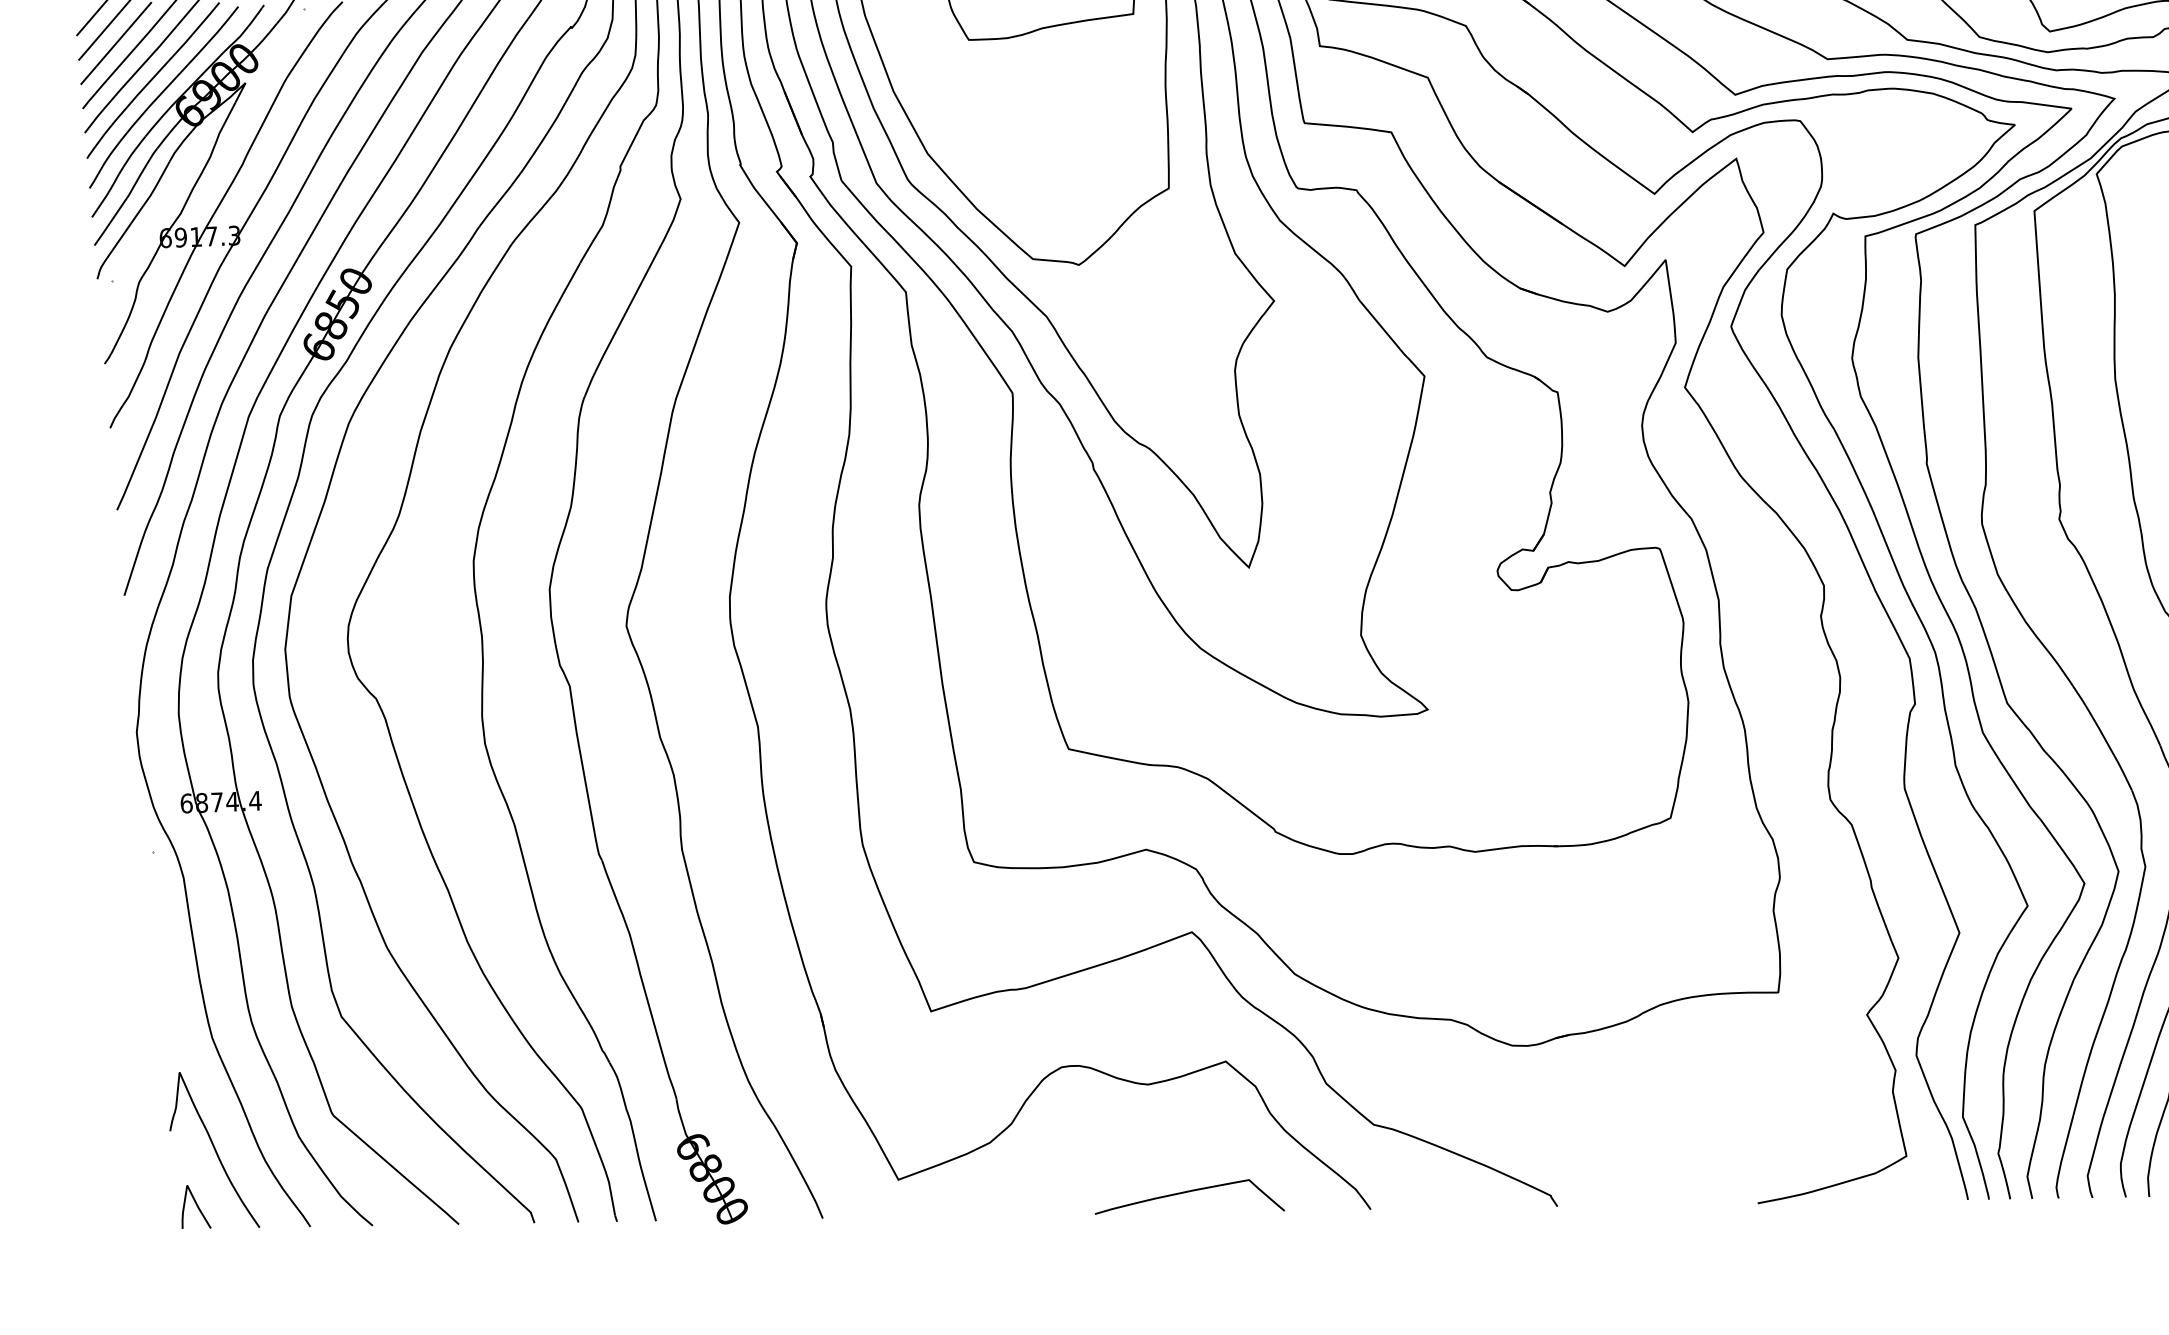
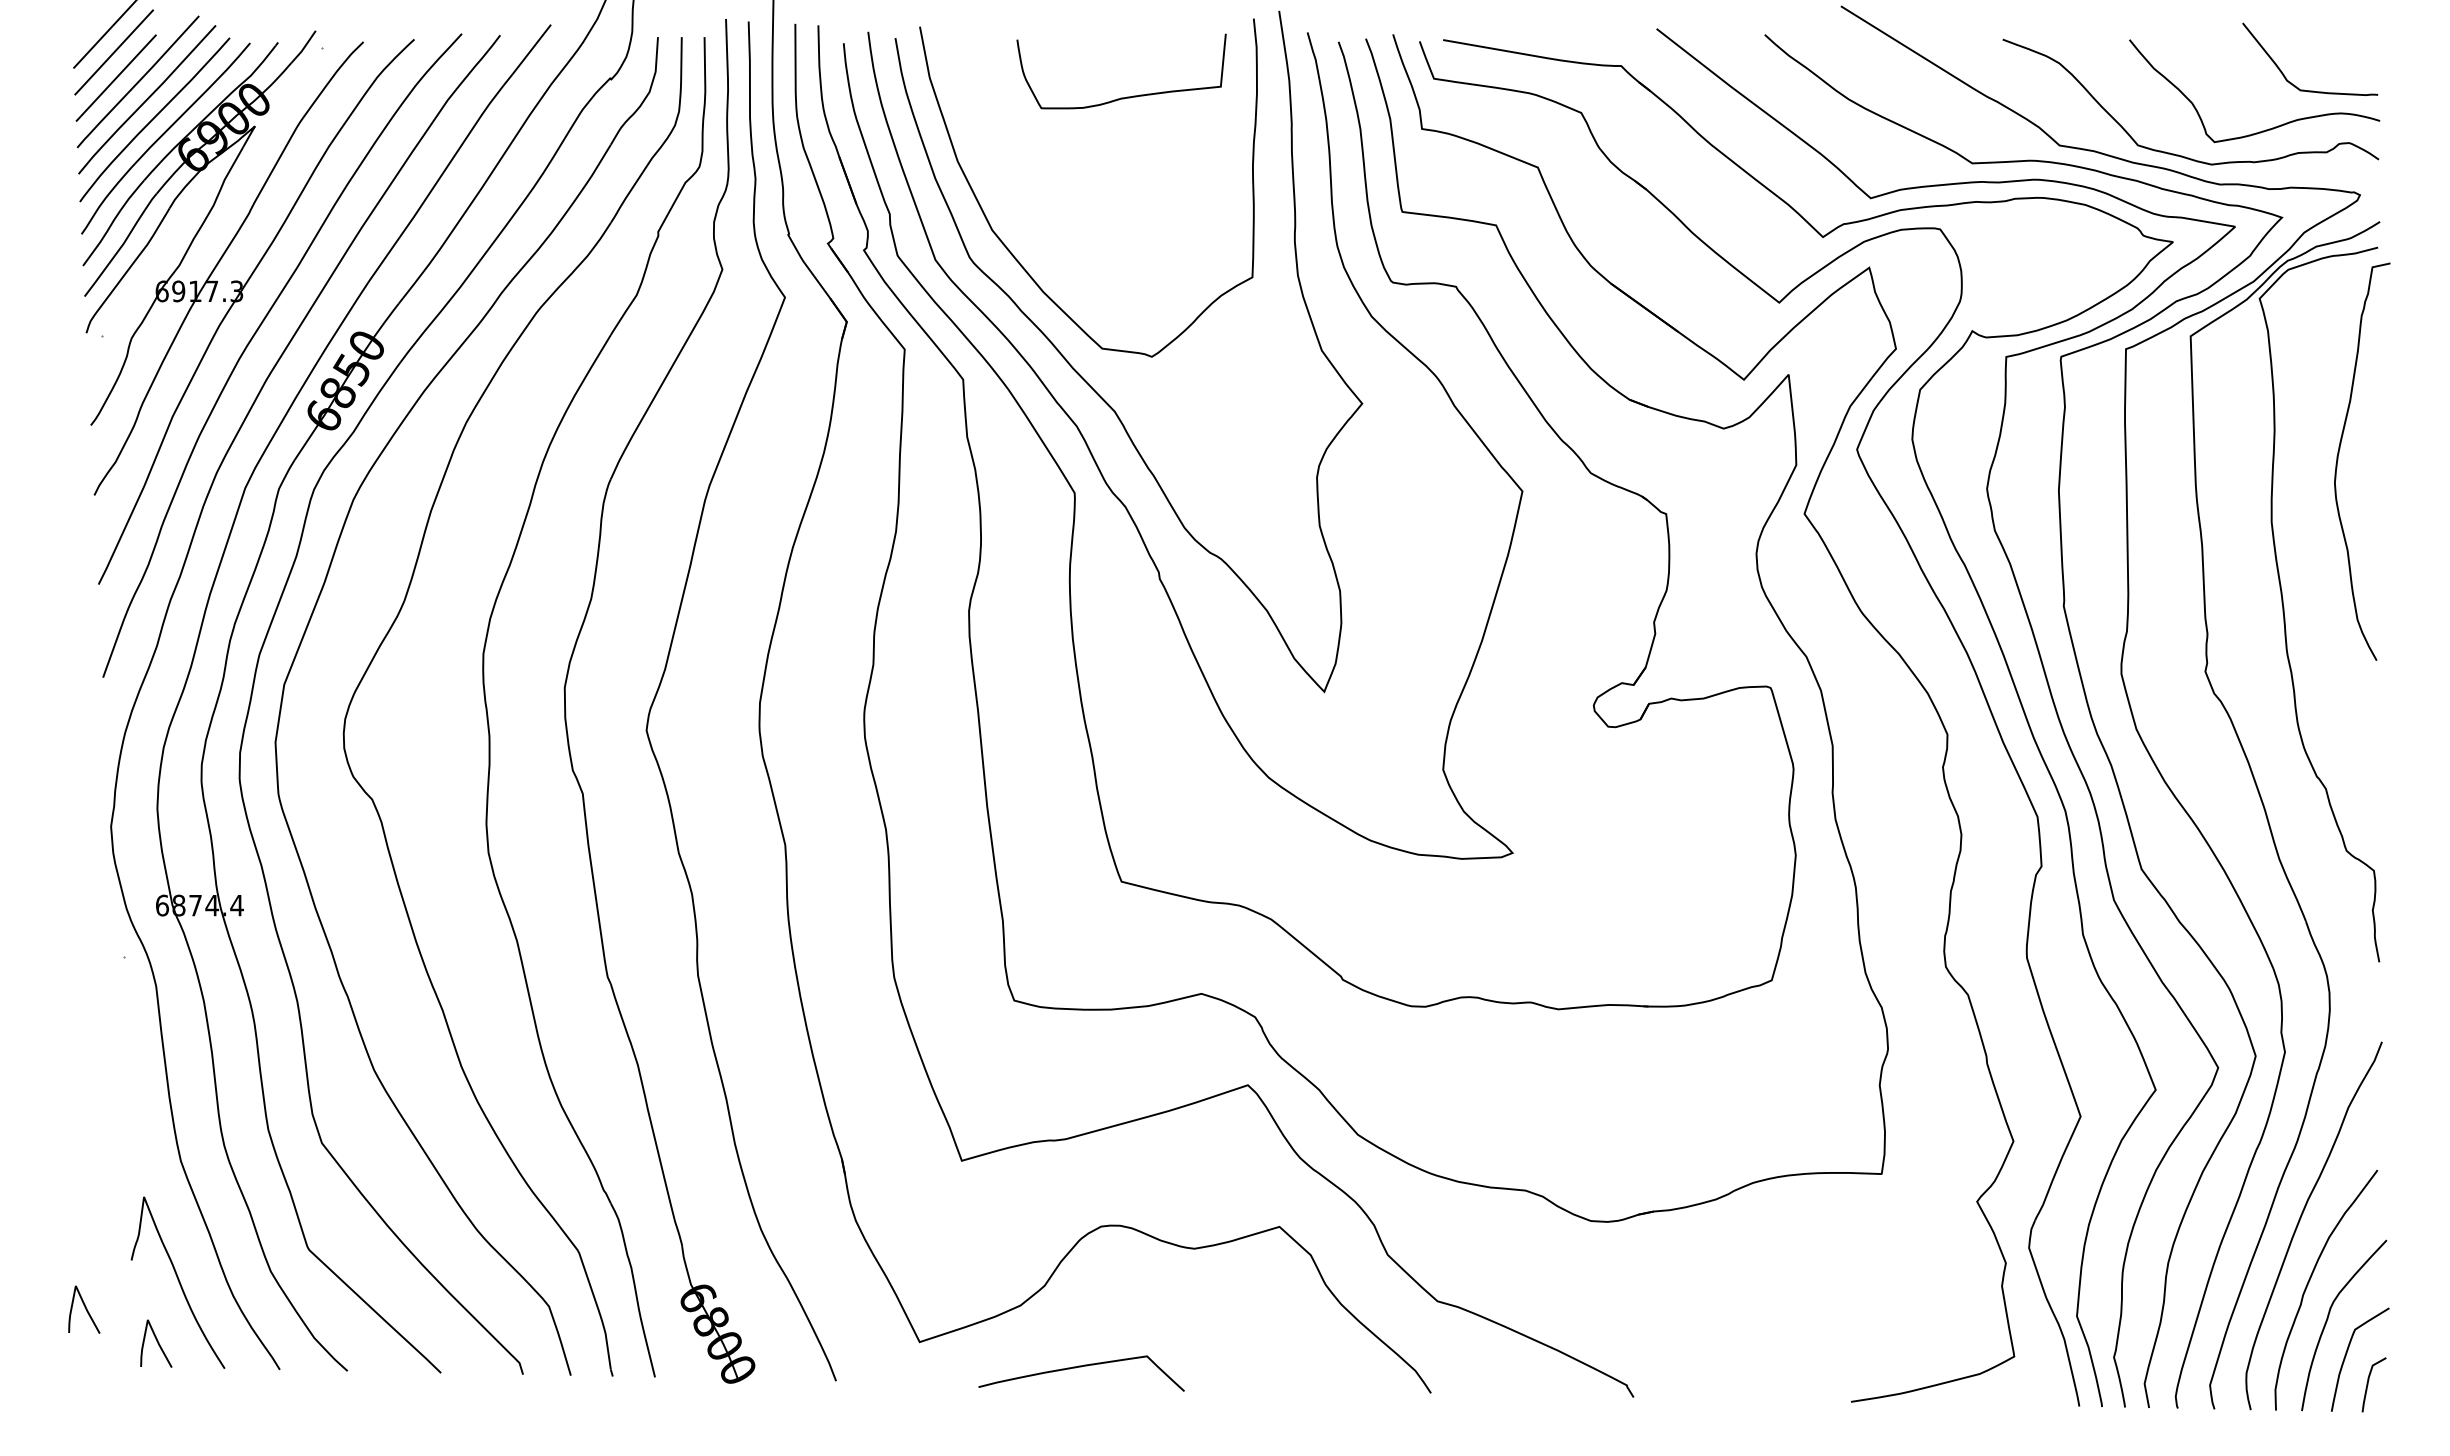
curve: (129, 1177) -> (85, 1309), added
curve: (1189, 1192) -> (1081, 1367), moved

